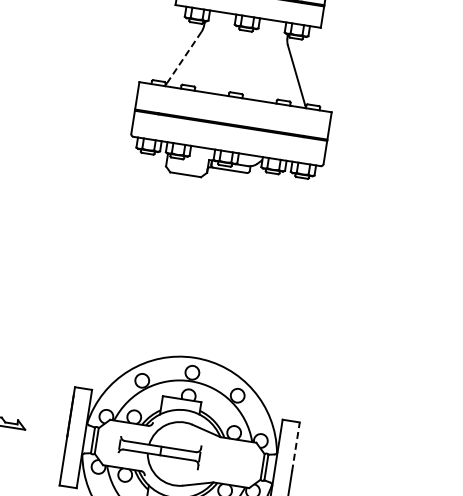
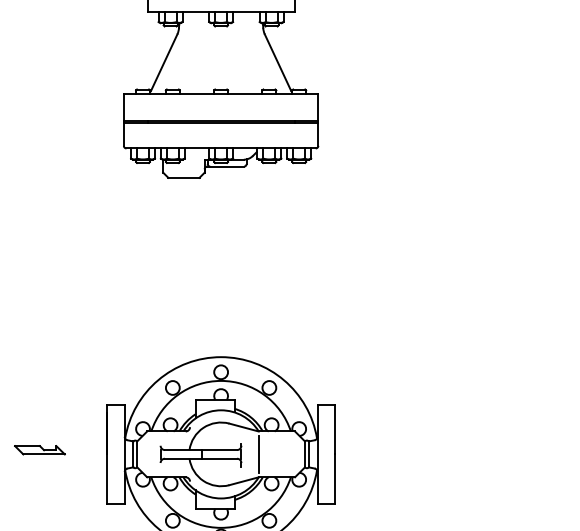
line: (184, 57) -> (164, 62), dashed -> solid
line: (295, 446) -> (334, 429), dashed -> solid
line: (216, 458) -> (258, 453), added

